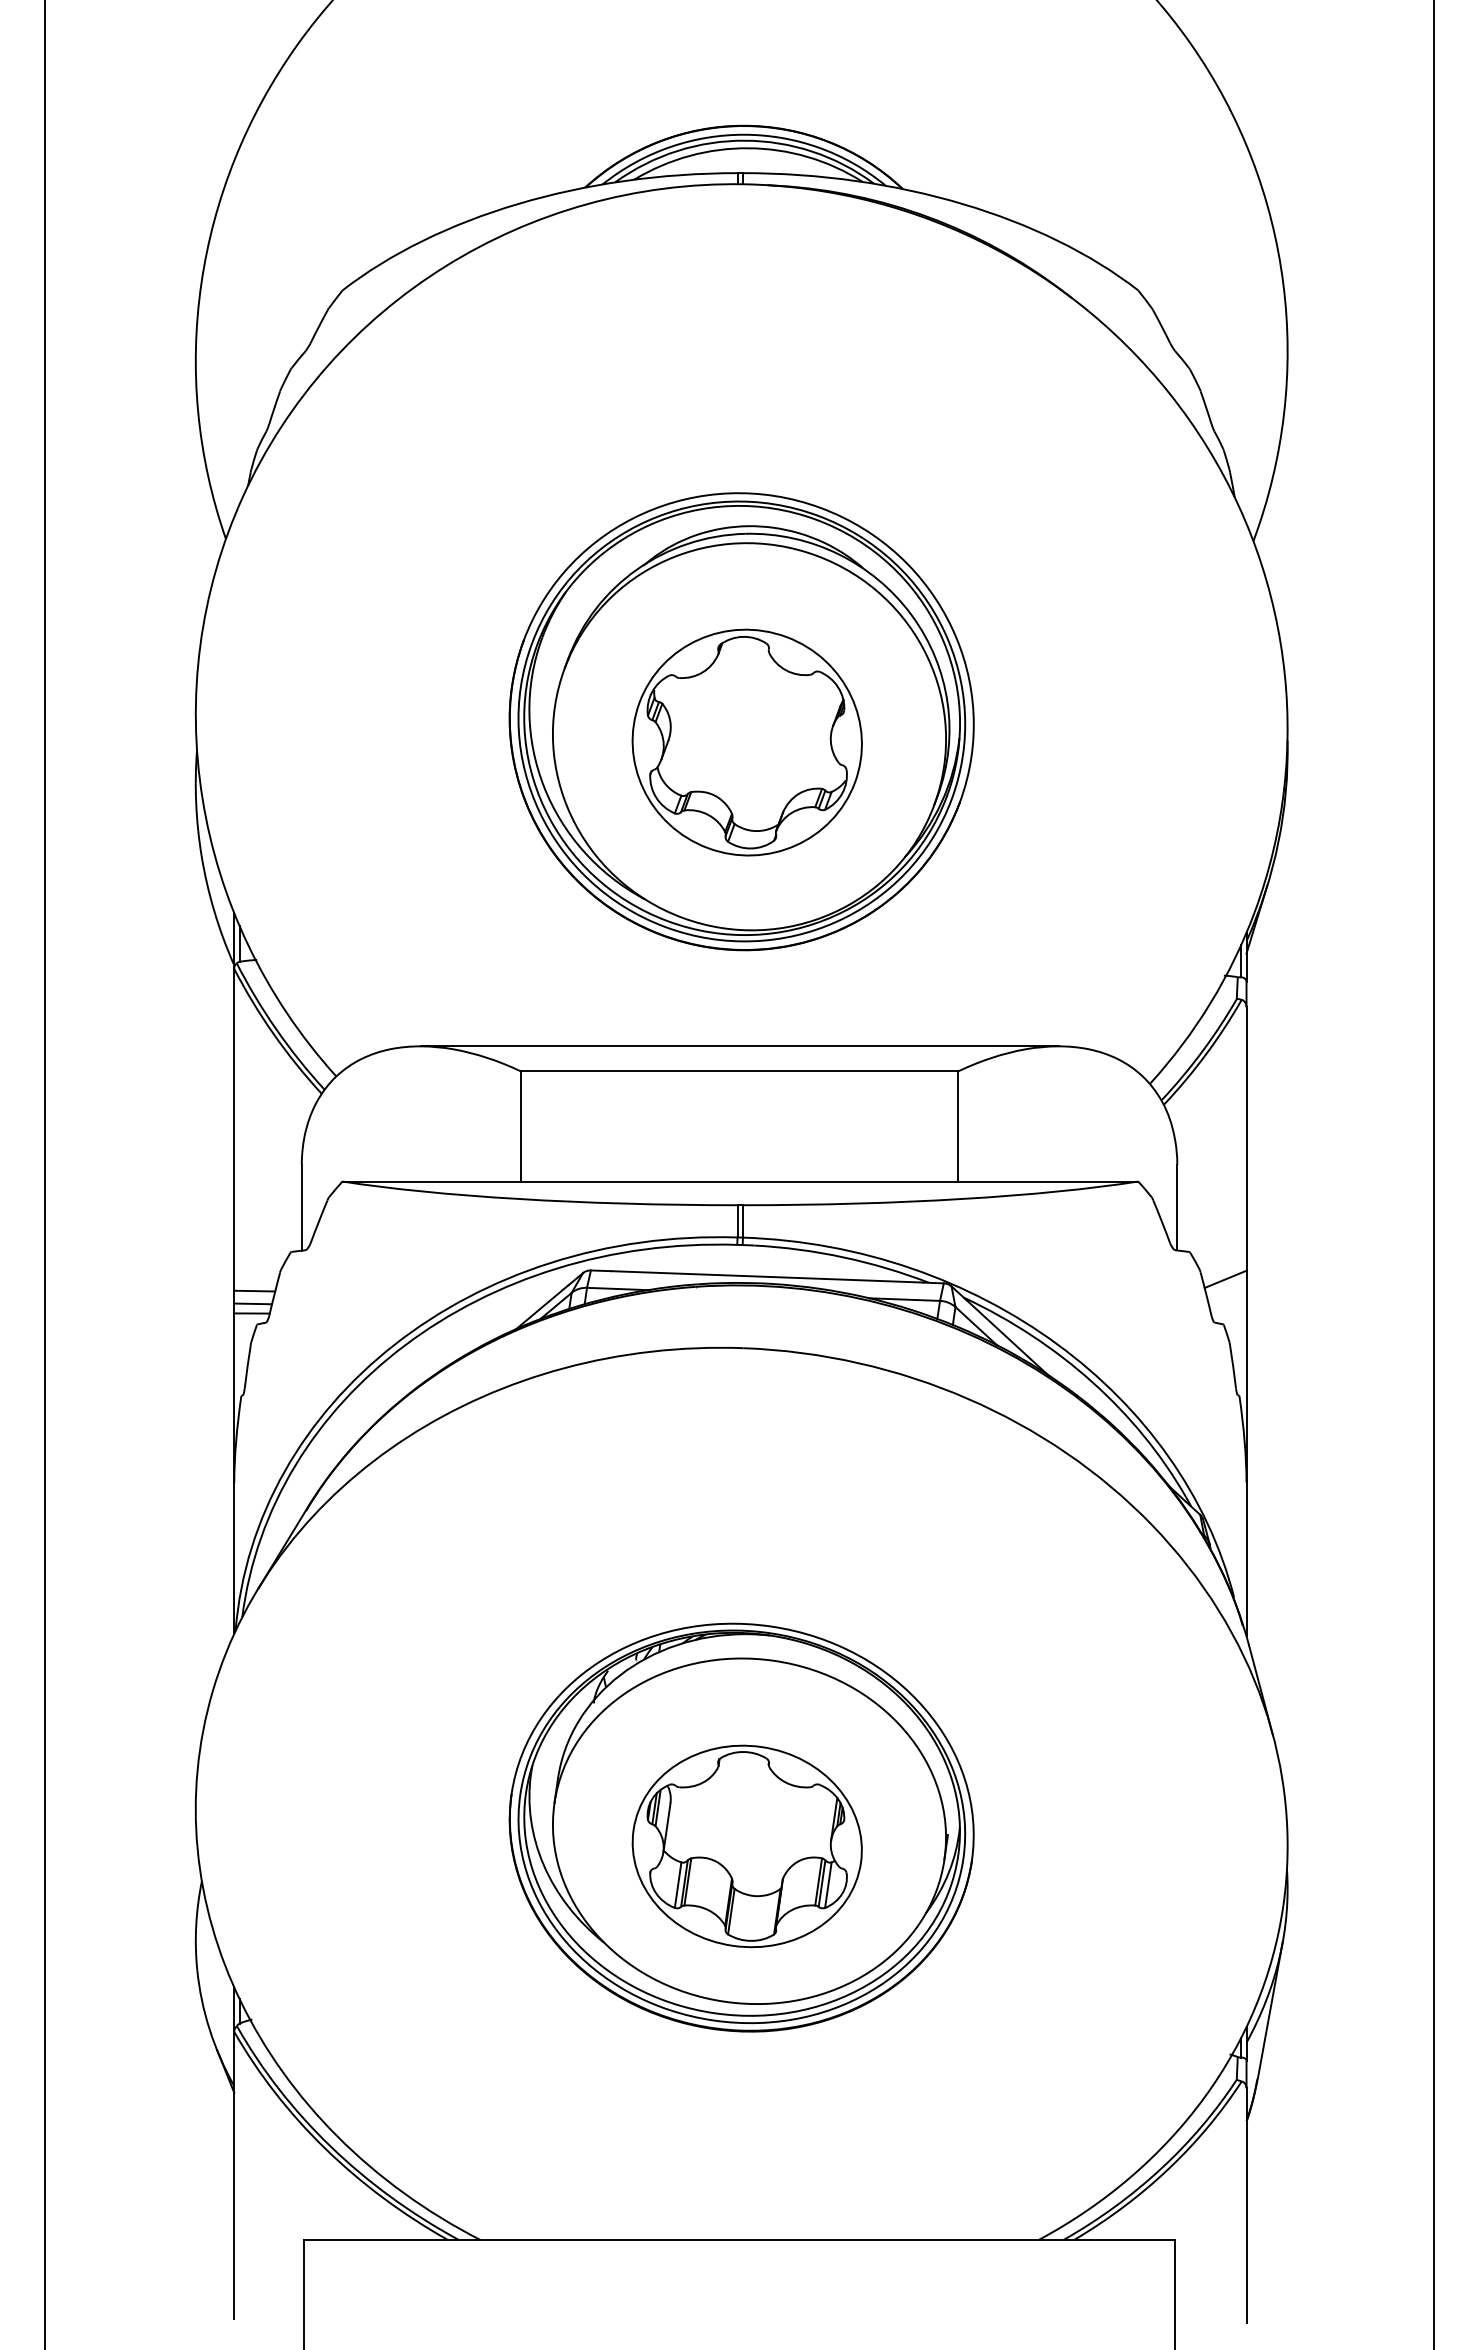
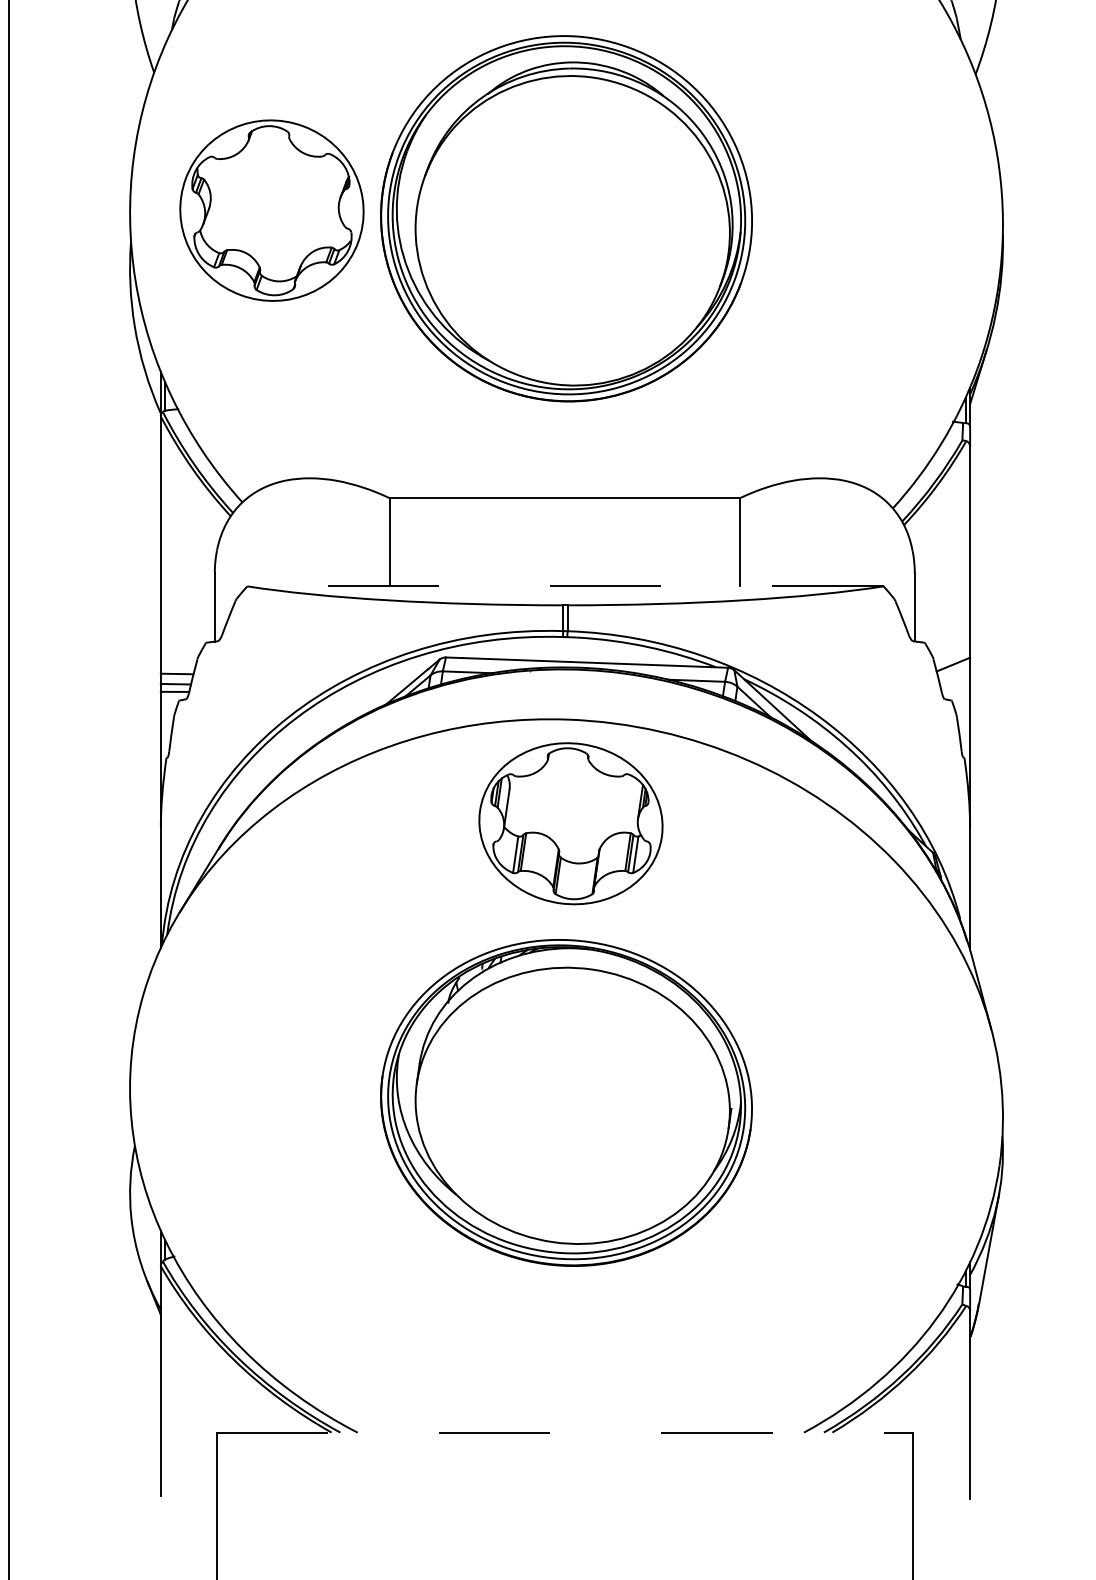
part: (746, 742) -> (271, 210), moved
line: (739, 1046) -> (564, 478), removed
line: (740, 1181) -> (565, 586), solid -> dashed
part: (746, 1846) -> (570, 823), moved
line: (739, 2240) -> (564, 1433), solid -> dashed

